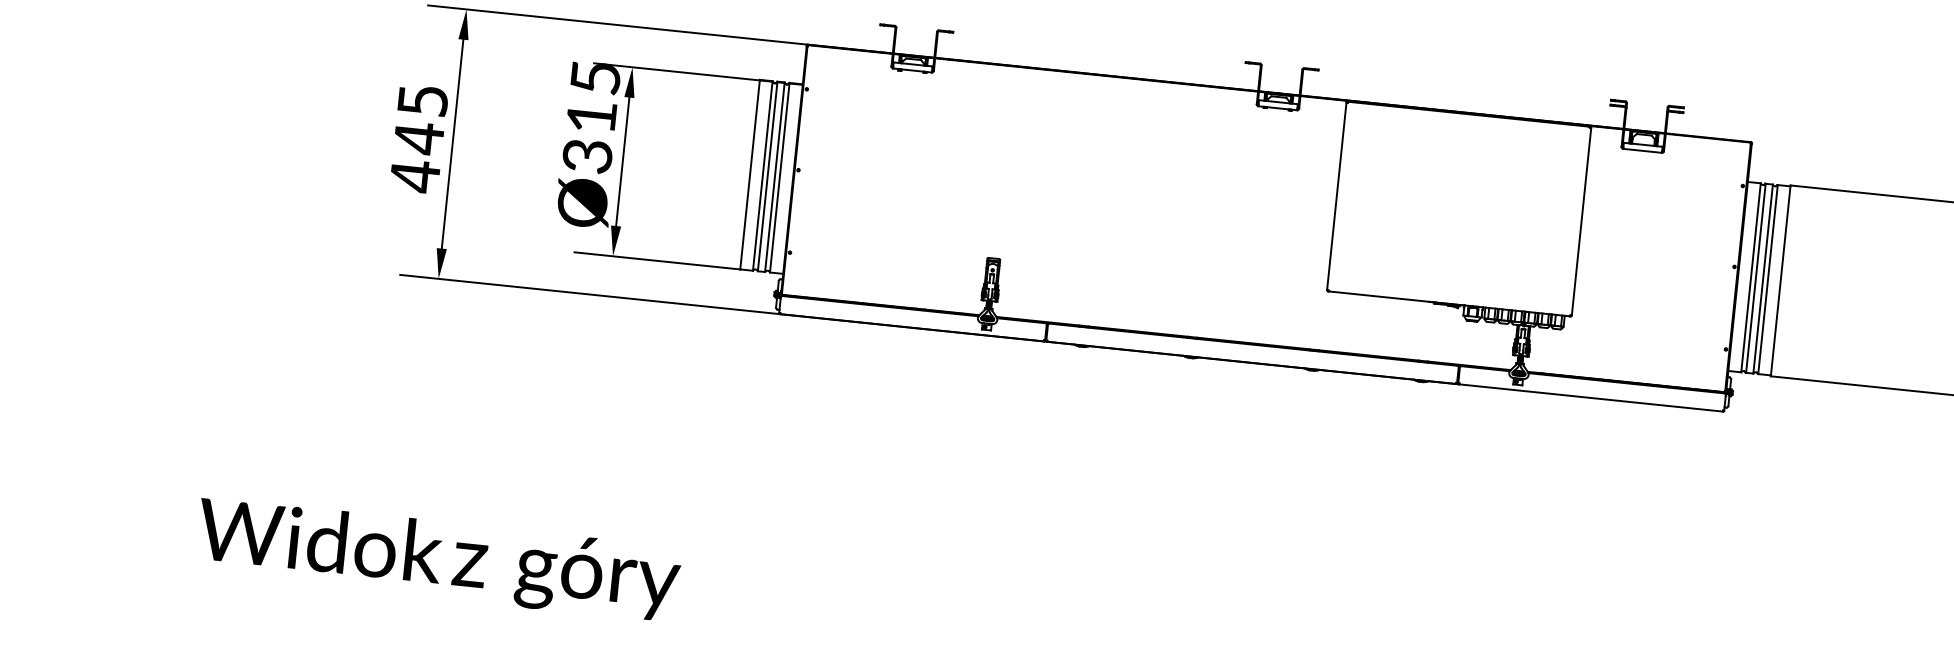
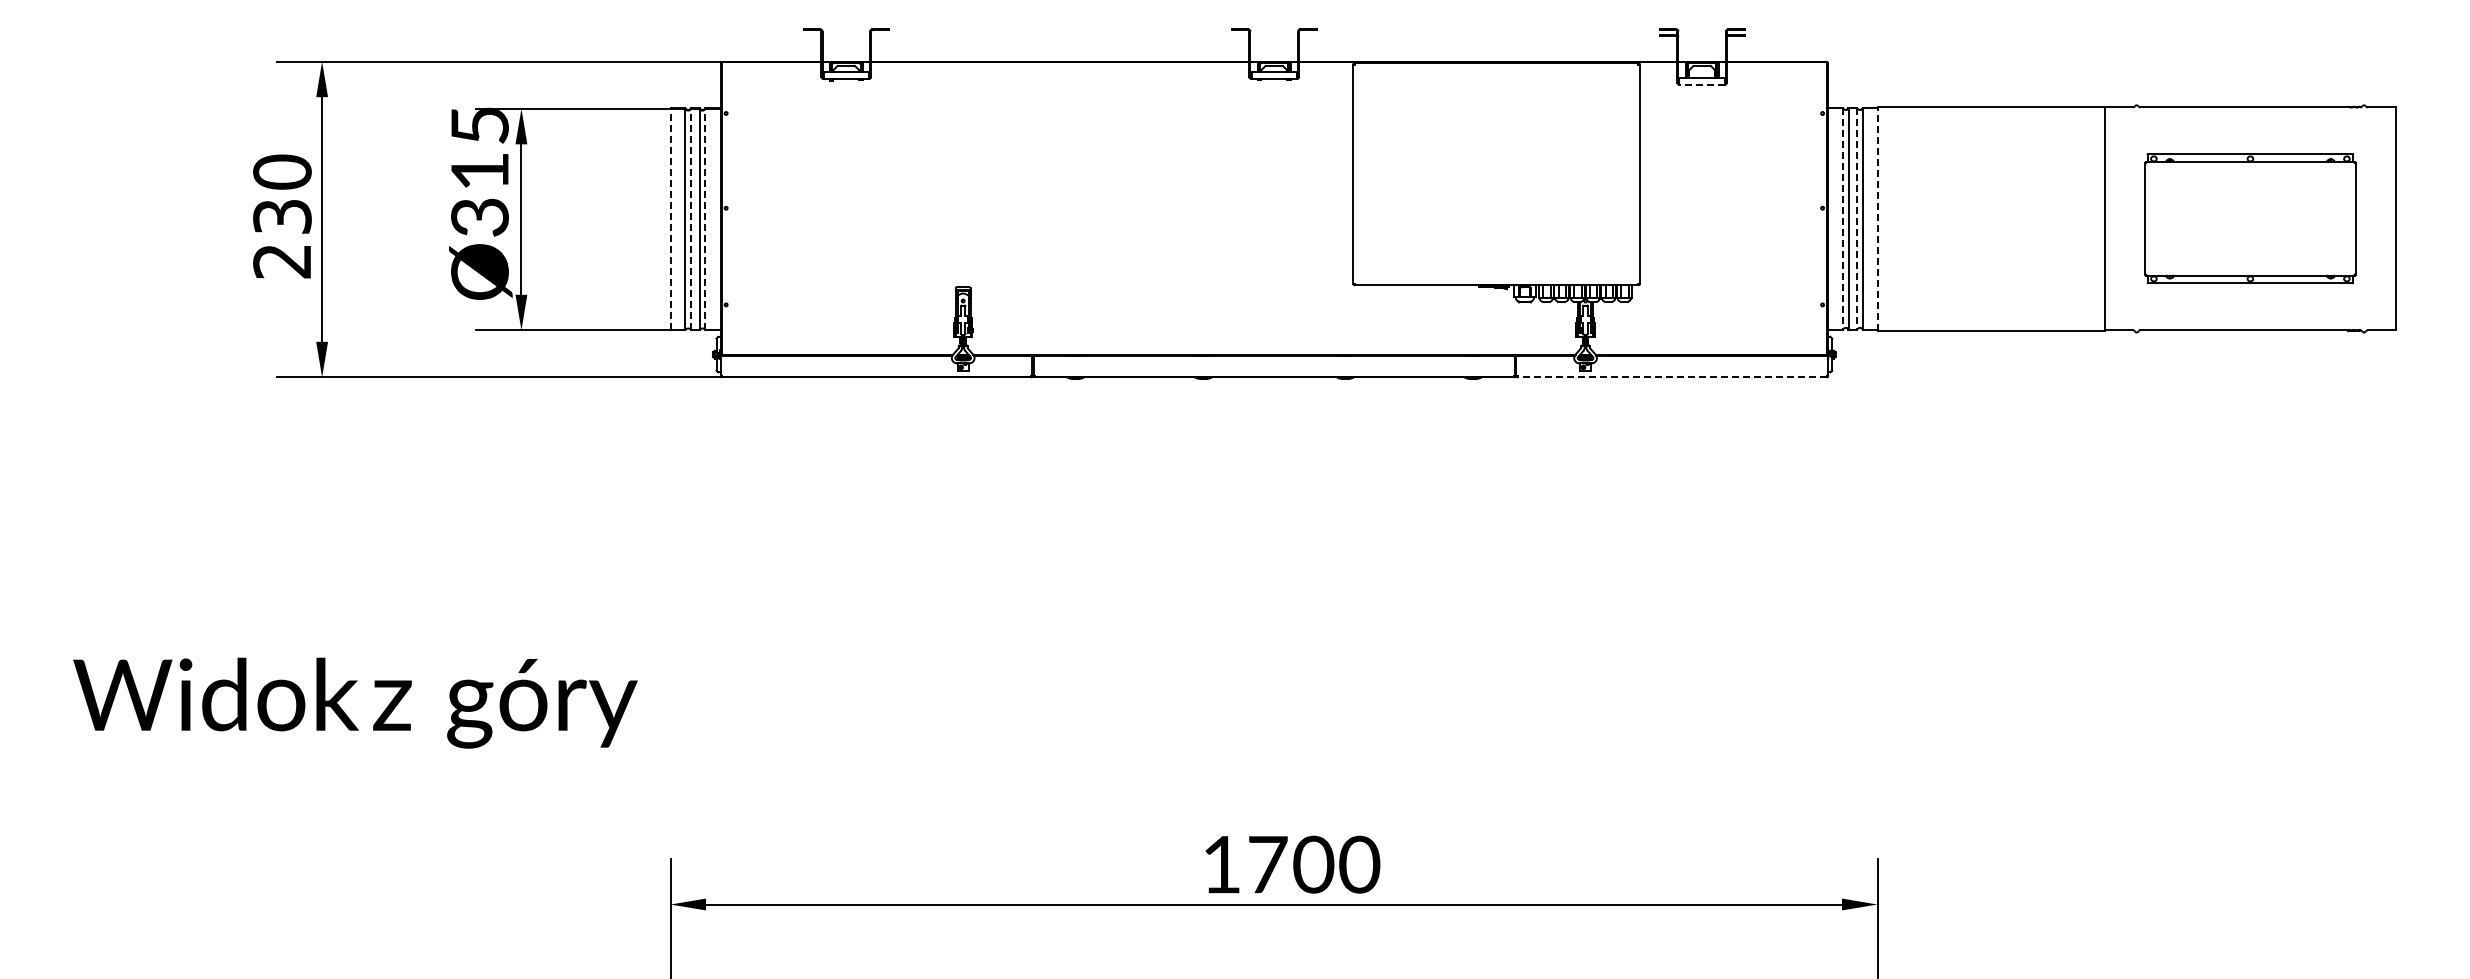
text: (418, 138) -> (282, 217), 445 -> 230
line: (1642, 150) -> (1702, 84), solid -> dashed
line: (750, 174) -> (670, 219), solid -> dashed
line: (767, 176) -> (691, 219), solid -> dashed
line: (779, 177) -> (705, 219), solid -> dashed
line: (1751, 277) -> (1843, 218), solid -> dashed
line: (1763, 278) -> (1857, 218), solid -> dashed
line: (1780, 280) -> (1877, 218), solid -> dashed
line: (1590, 398) -> (1671, 377), solid -> dashed

